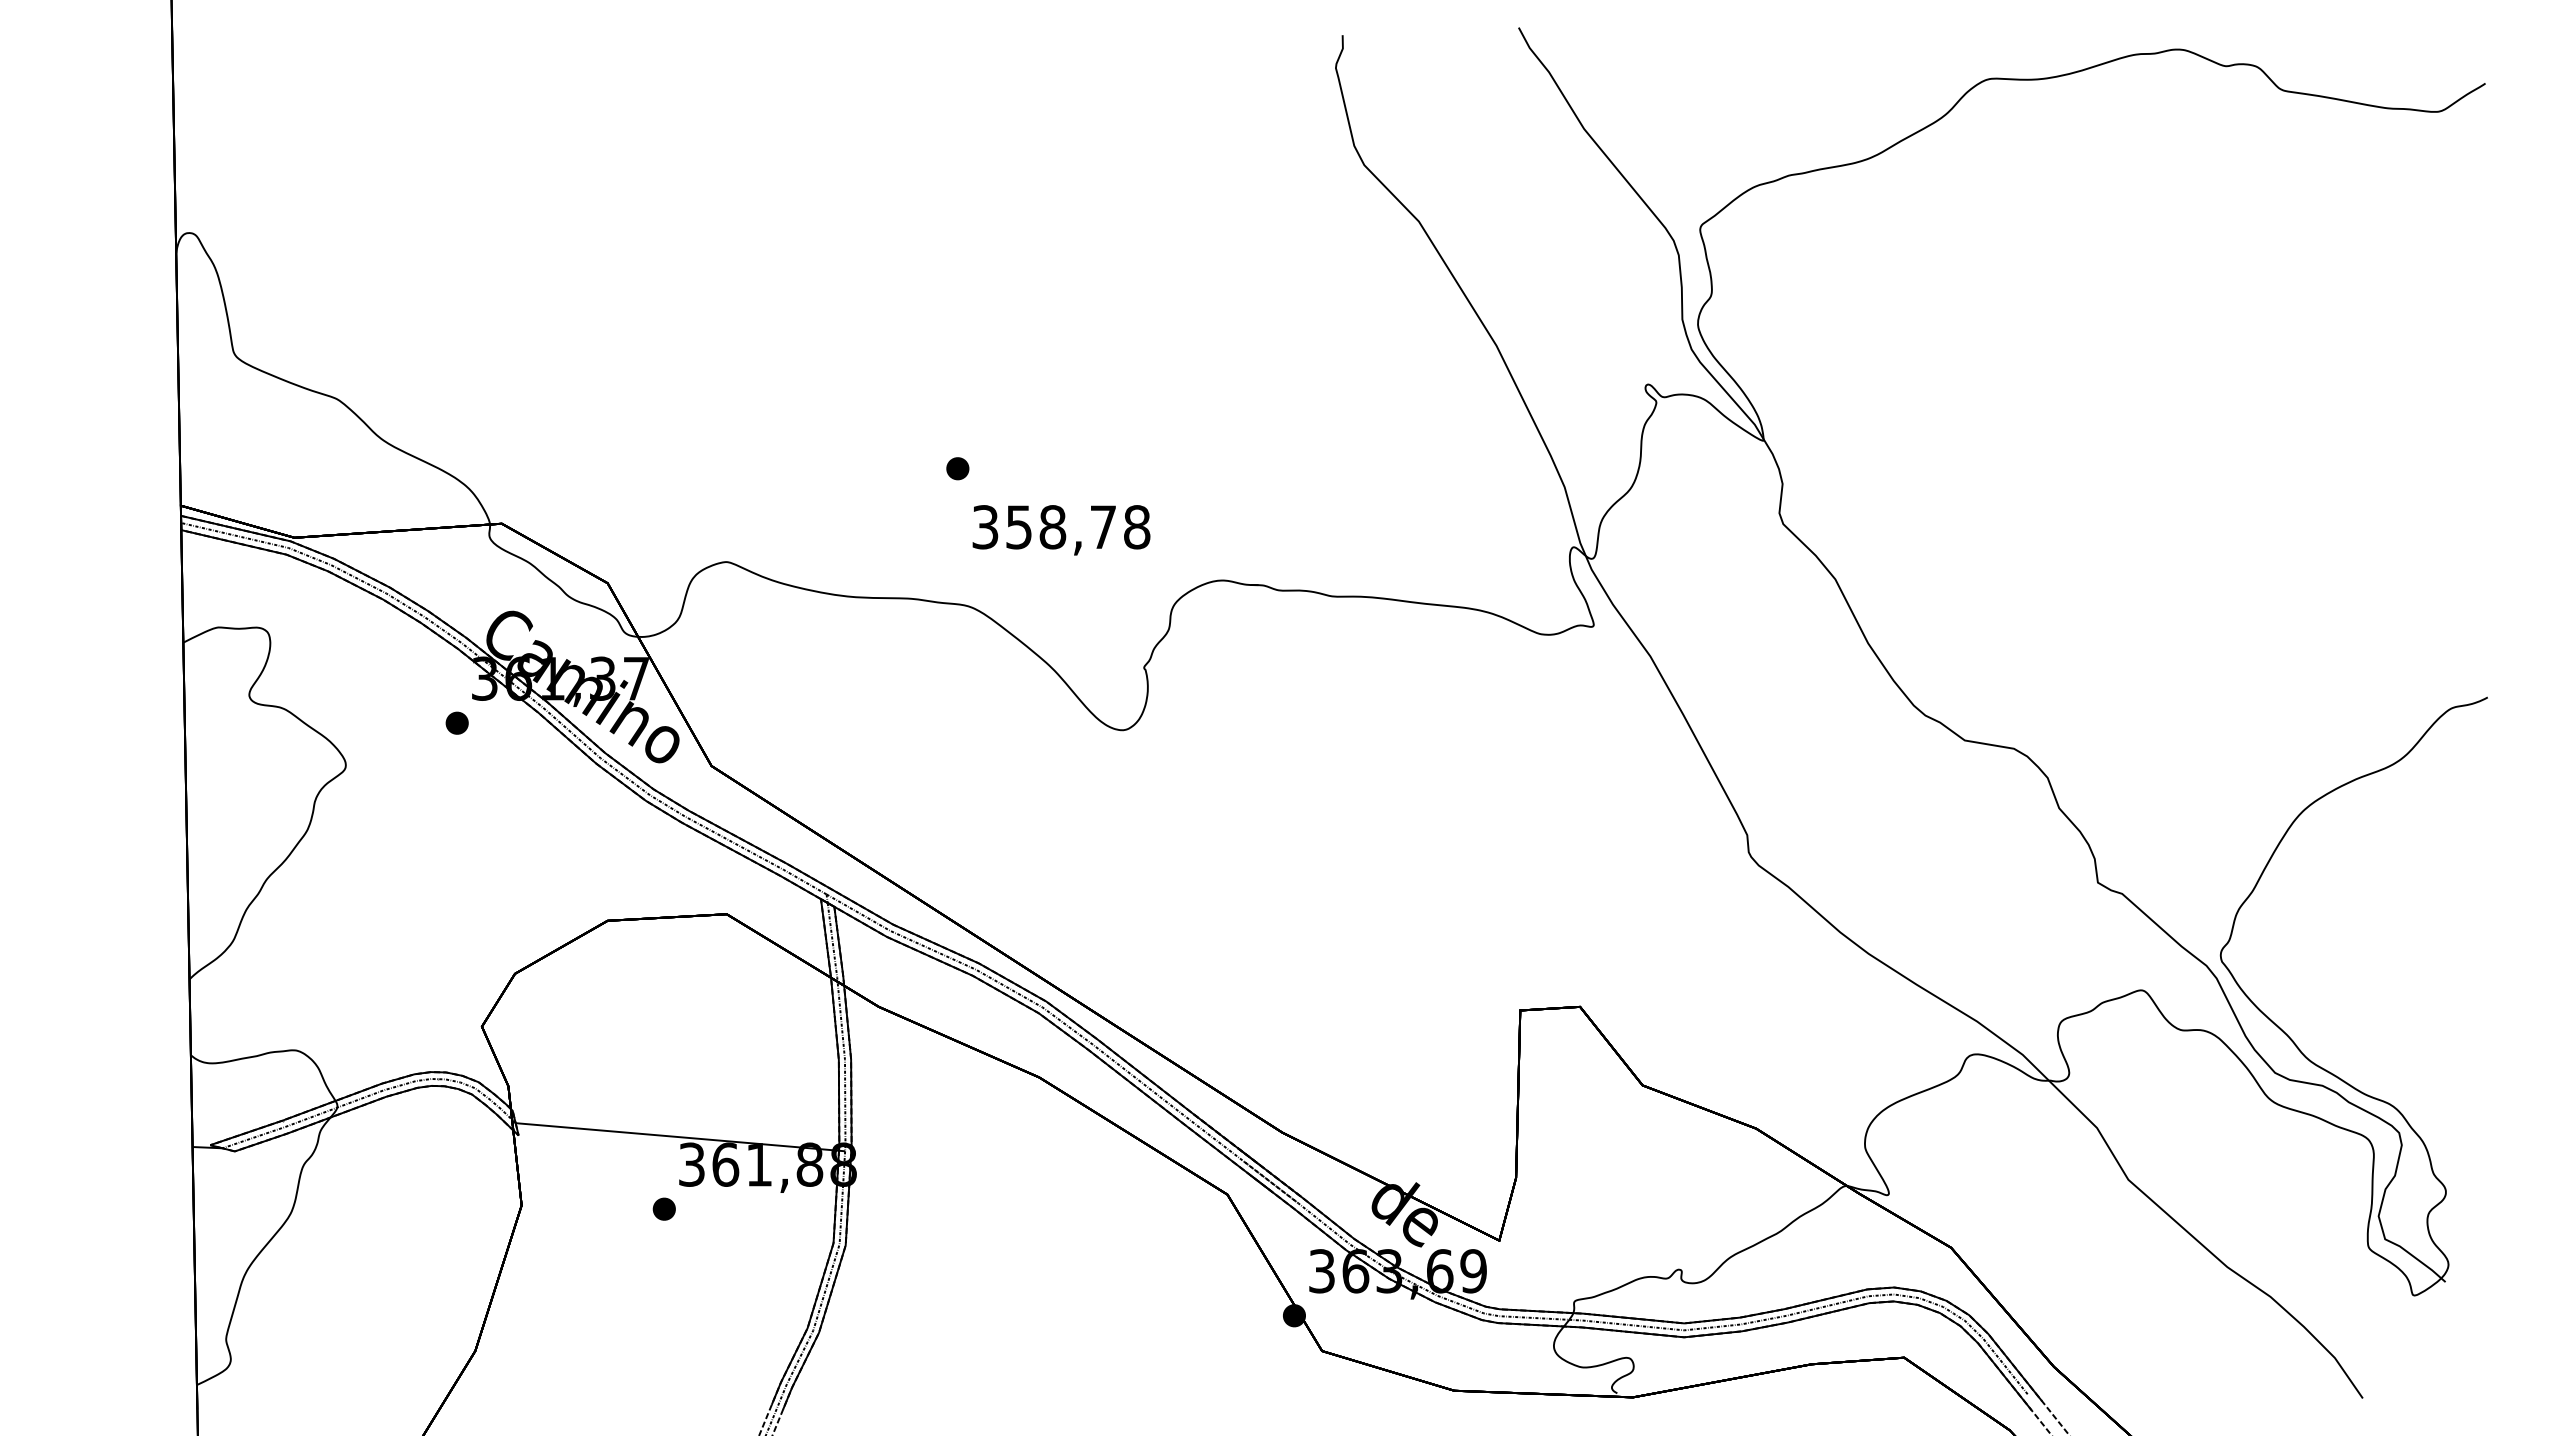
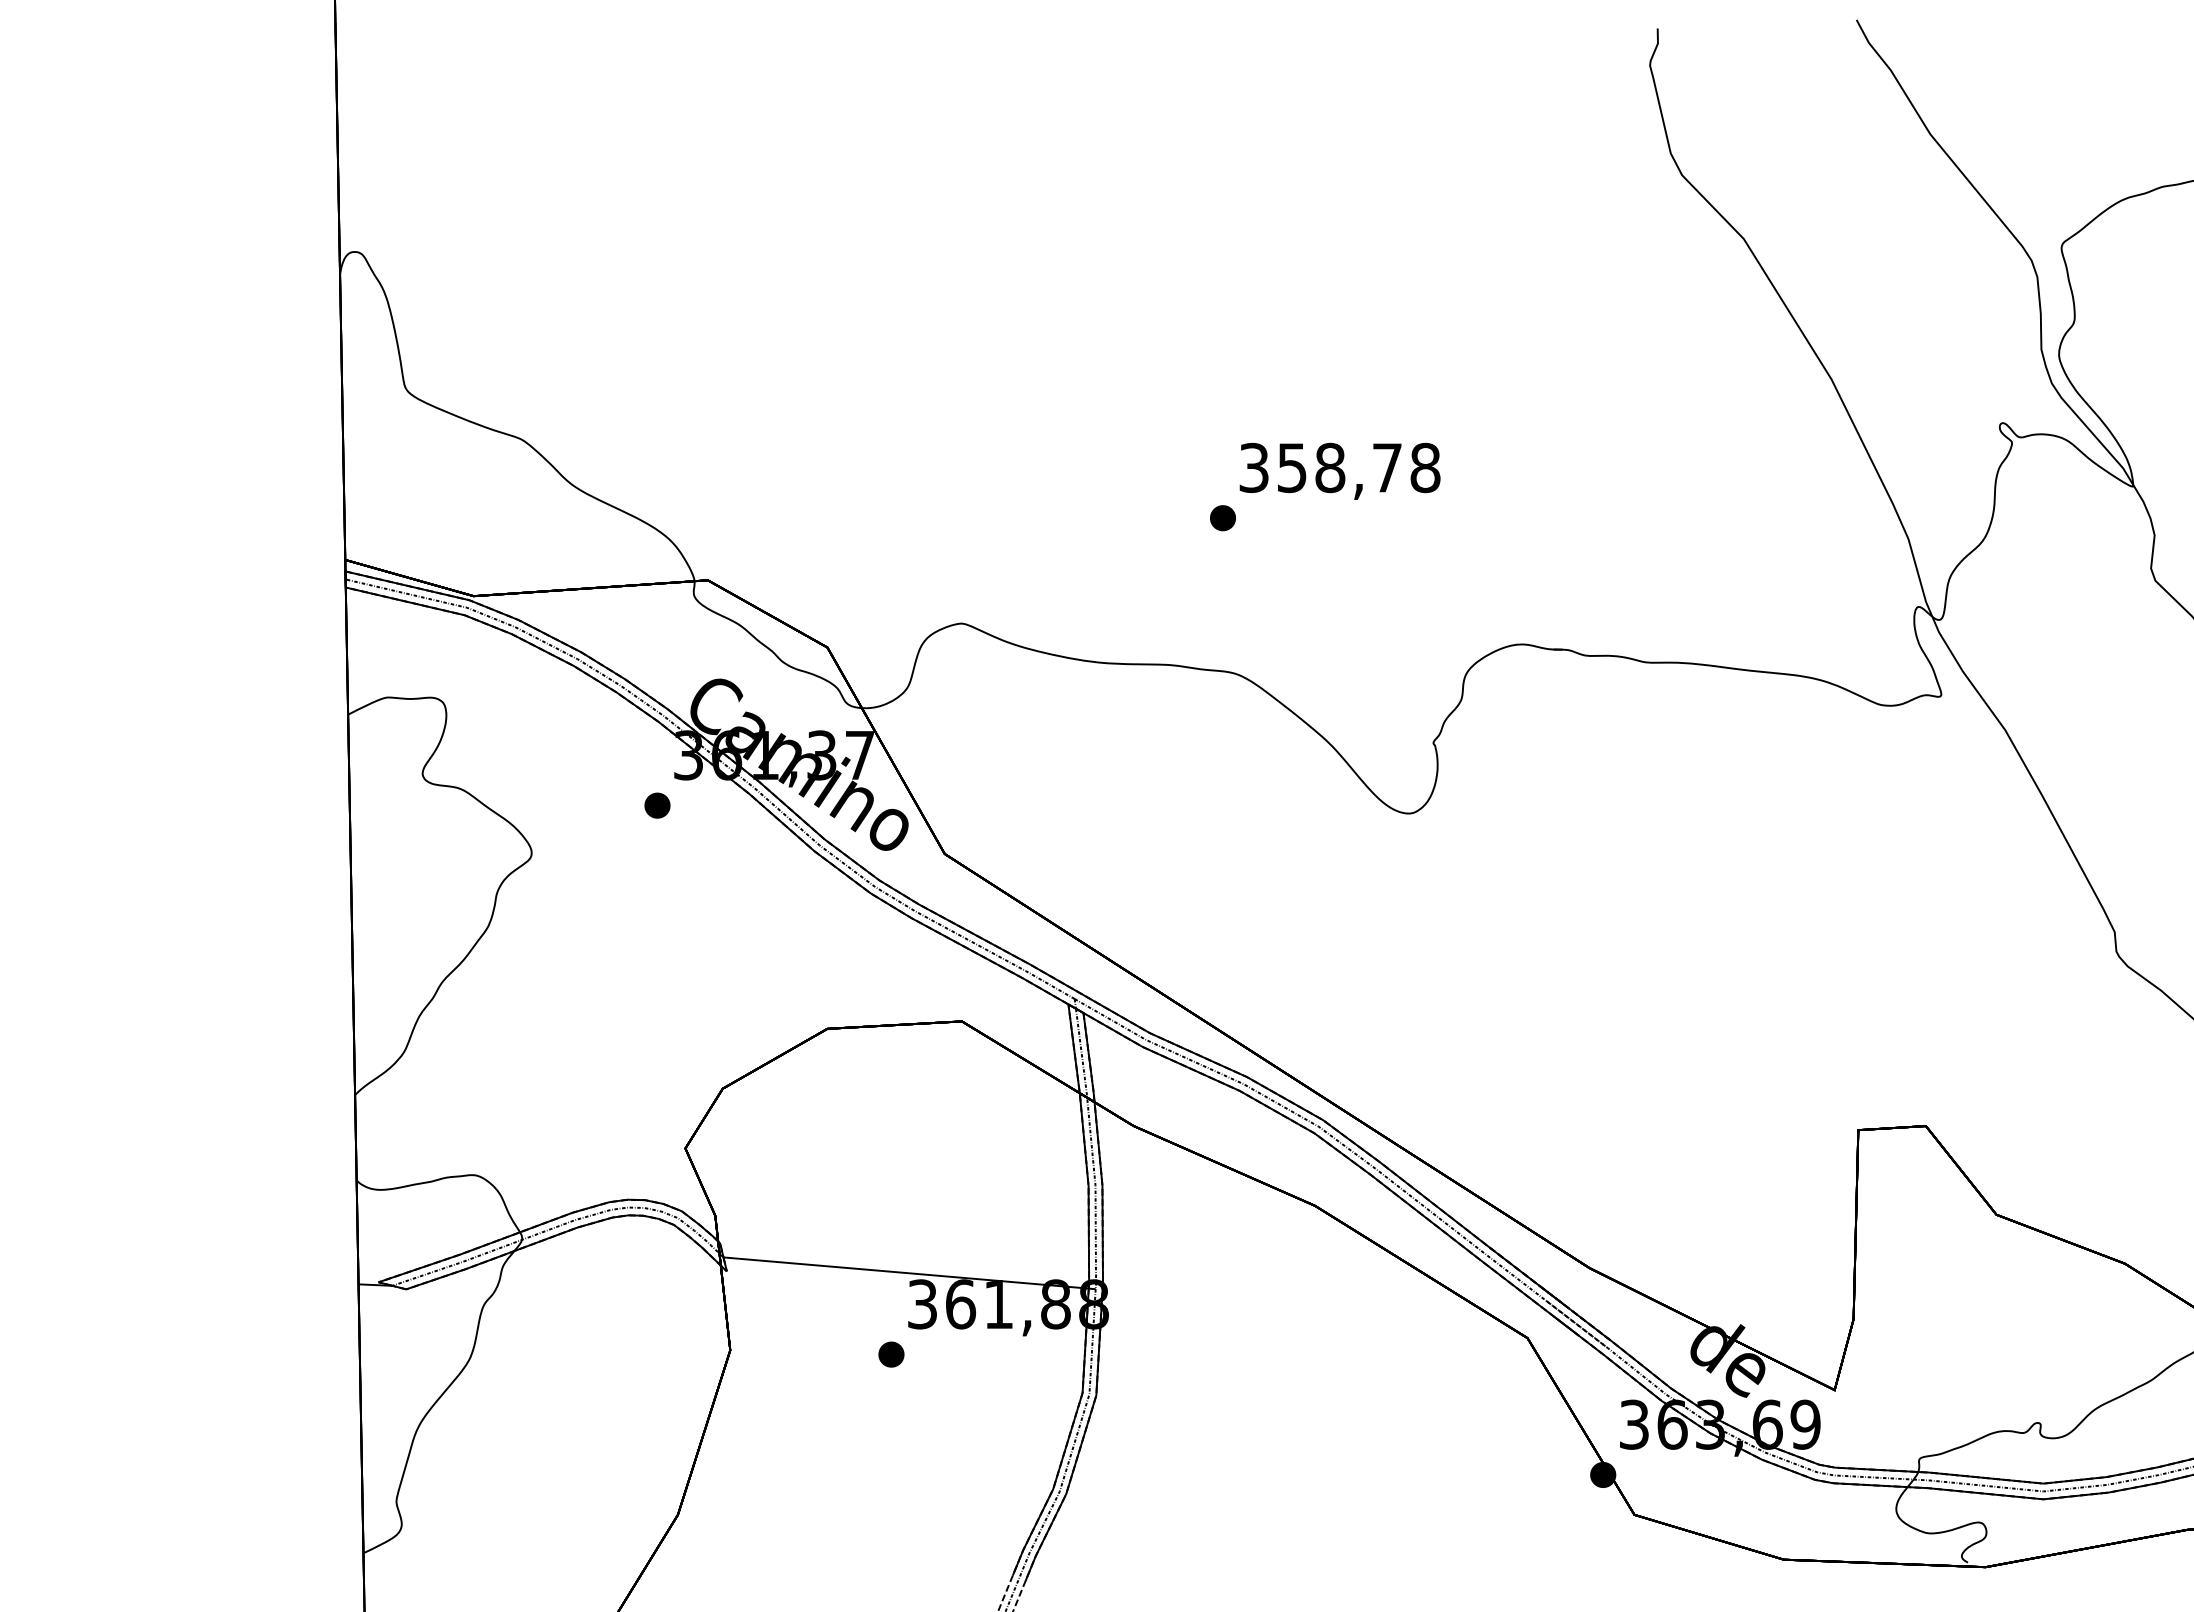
text: (1061, 530) -> (1340, 471), moved

